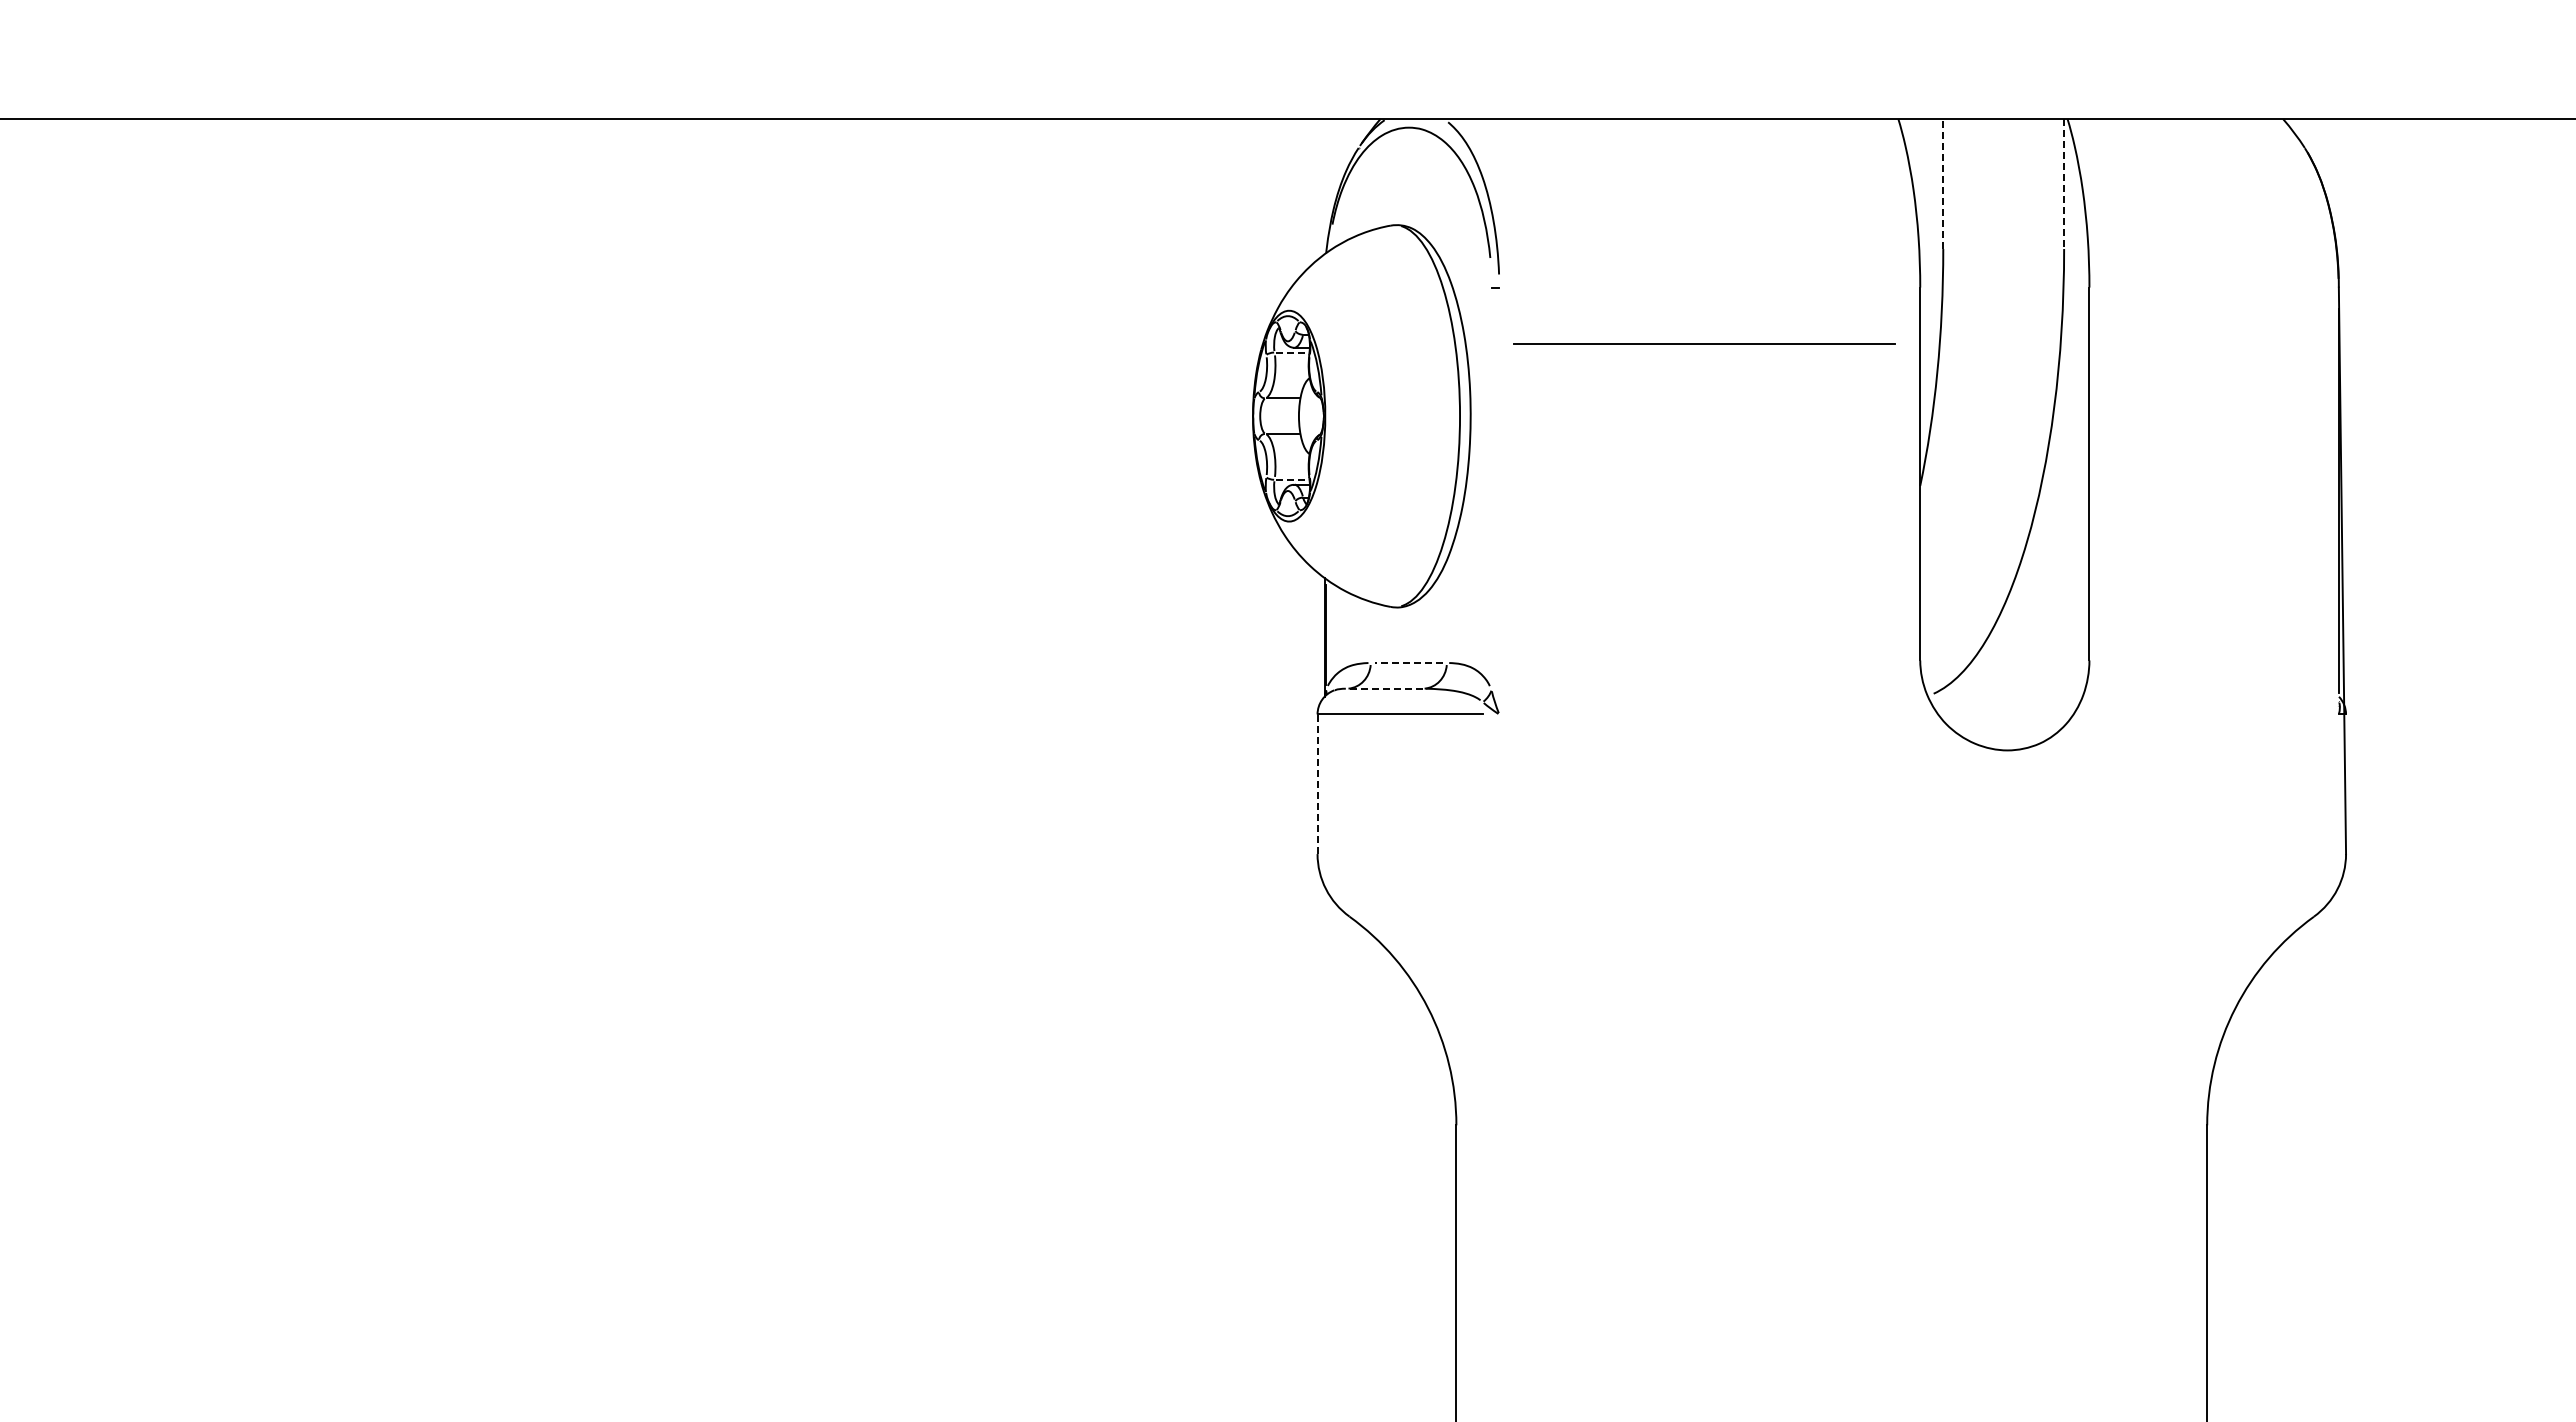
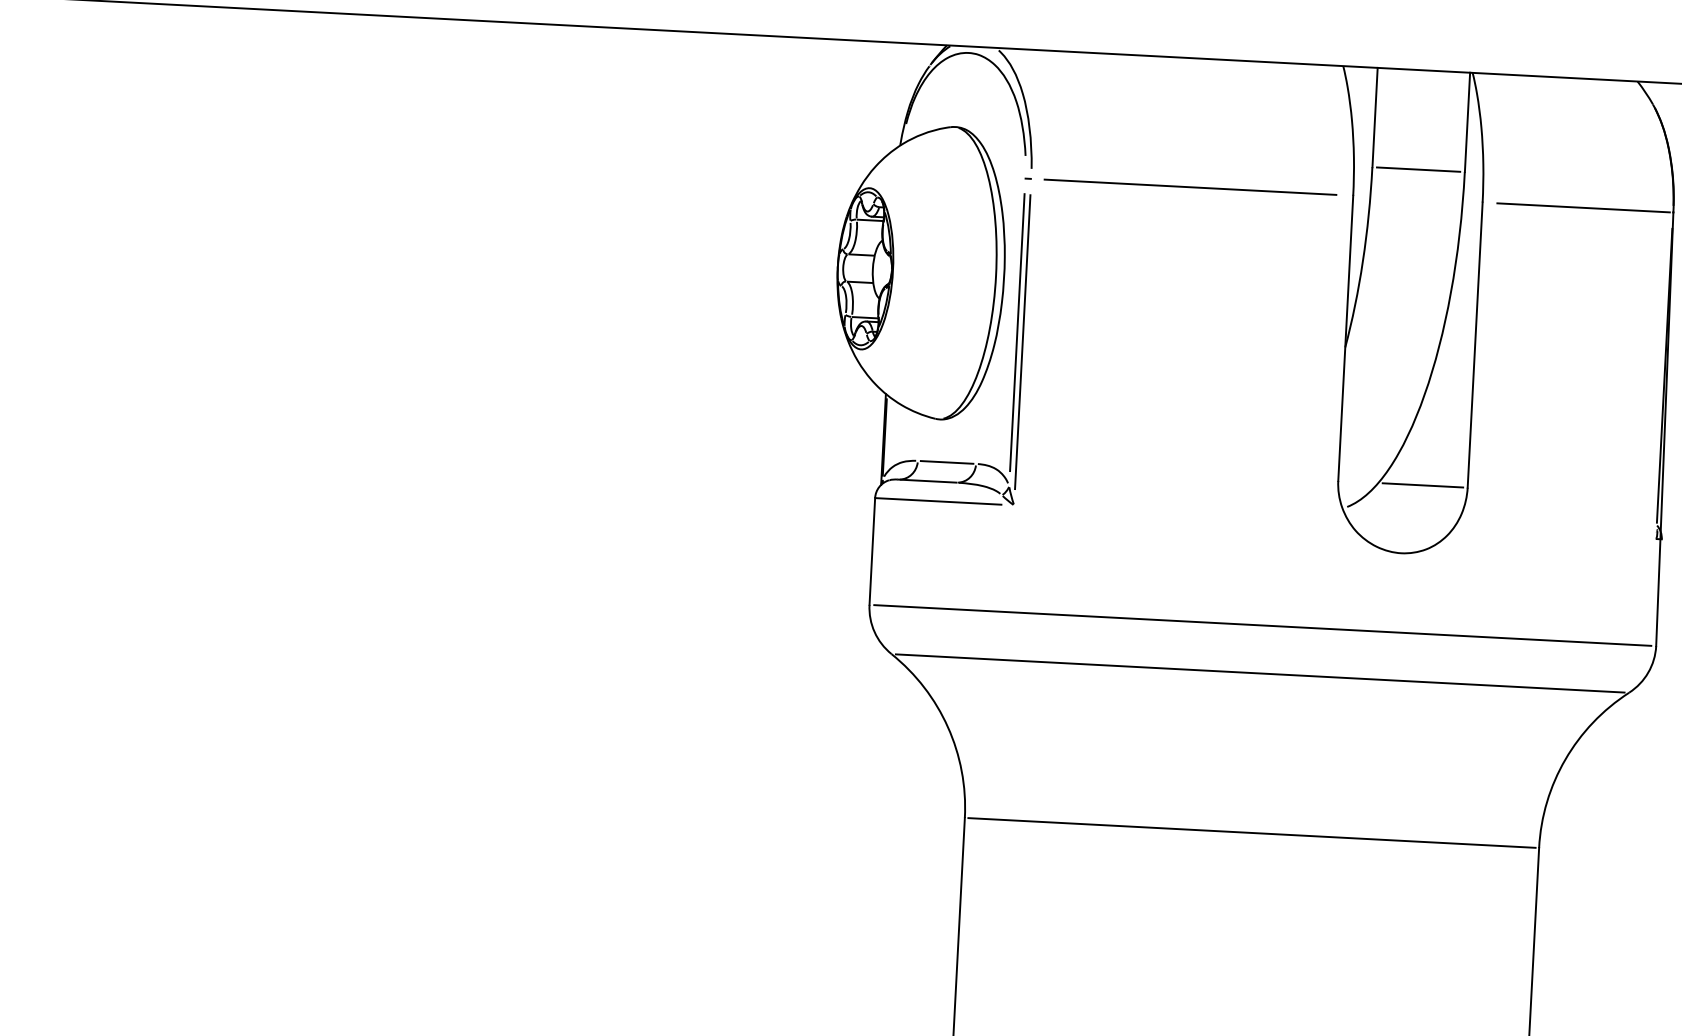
line: (1943, 184) -> (1375, 117), dashed -> solid
line: (2064, 184) -> (1467, 122), dashed -> solid
line: (2003, 249) -> (1418, 169), added
line: (2221, 287) -> (1583, 207), added
line: (1704, 343) -> (1190, 187), moved
line: (1291, 352) -> (869, 220), dashed -> solid
line: (1291, 479) -> (864, 317), dashed -> solid
line: (1491, 488) -> (1017, 332), added
line: (1499, 500) -> (1022, 341), added
line: (2030, 660) -> (1422, 485), added
line: (1408, 663) -> (946, 462), dashed -> solid
line: (1384, 688) -> (927, 480), dashed -> solid
line: (1317, 784) -> (872, 551), dashed -> solid
line: (1831, 854) -> (1262, 625), added
line: (1831, 916) -> (1260, 673), added
line: (1831, 1125) -> (1251, 833), added

